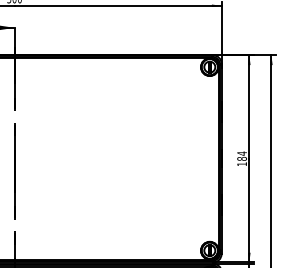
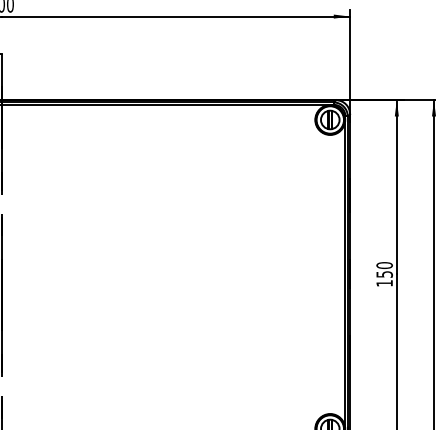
text: (242, 155) -> (385, 268), 184 -> 150

